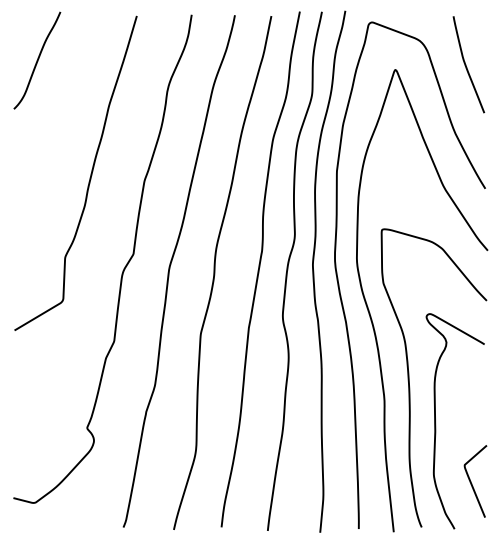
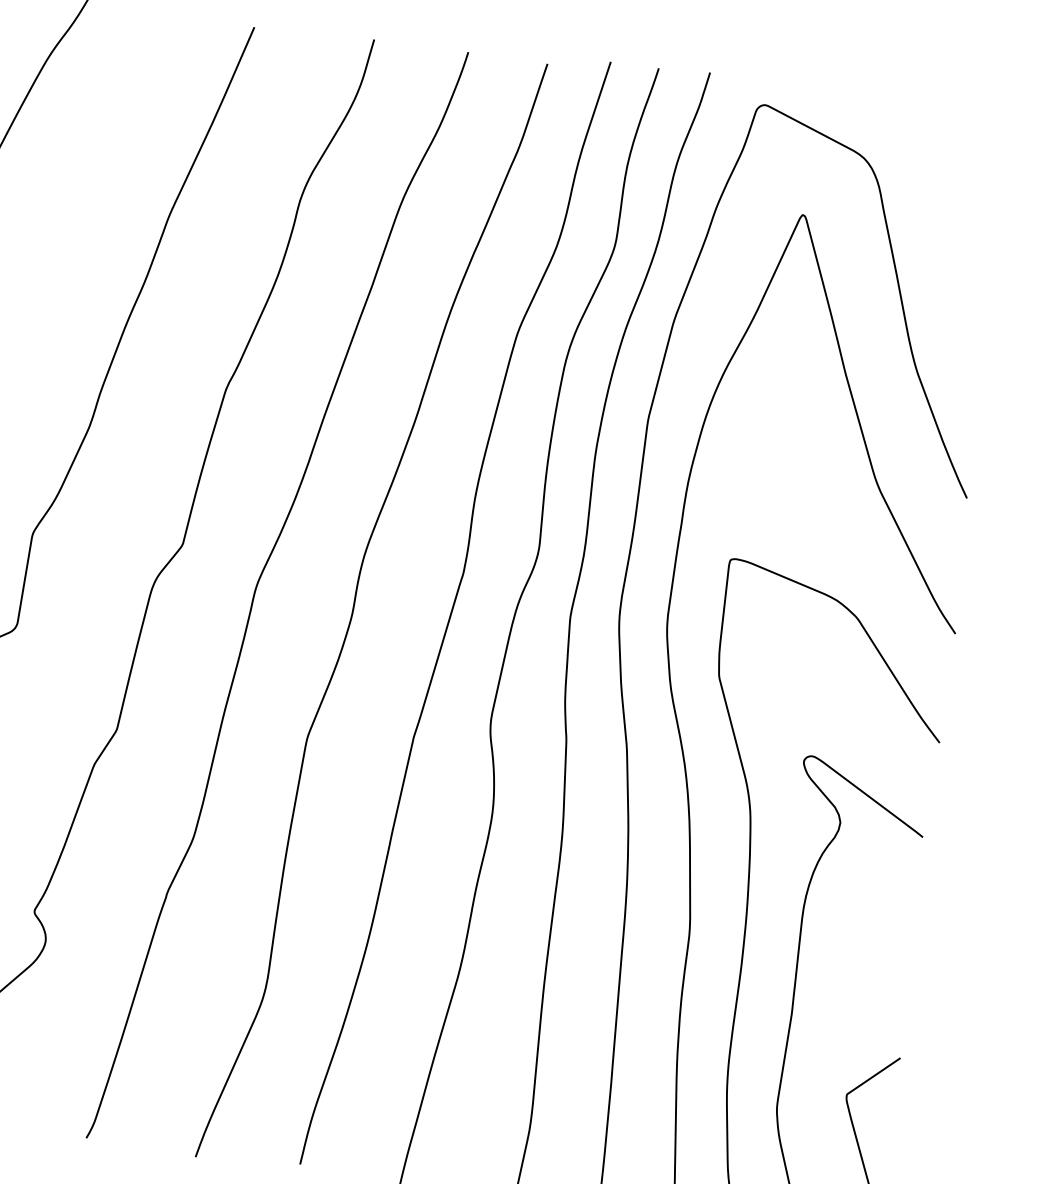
curve: (466, 64) -> (959, 222), removed

